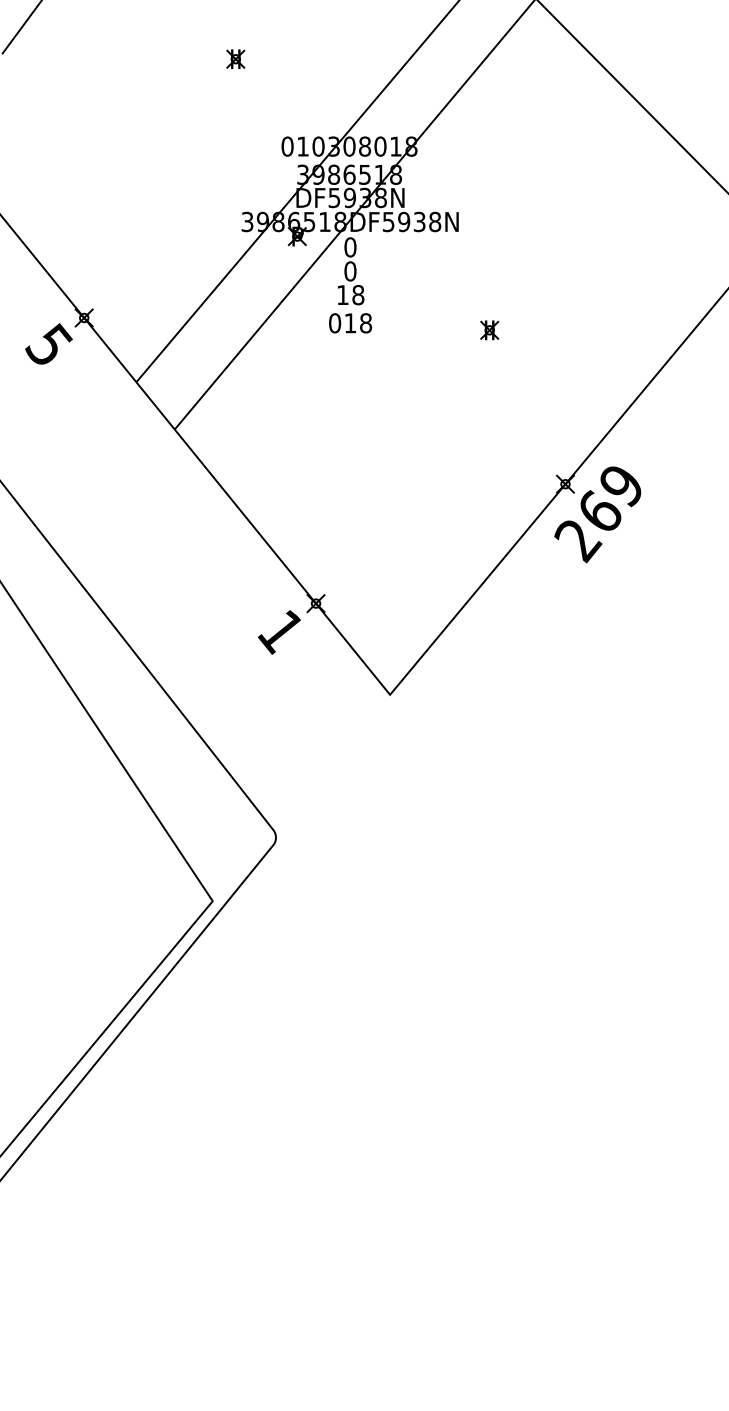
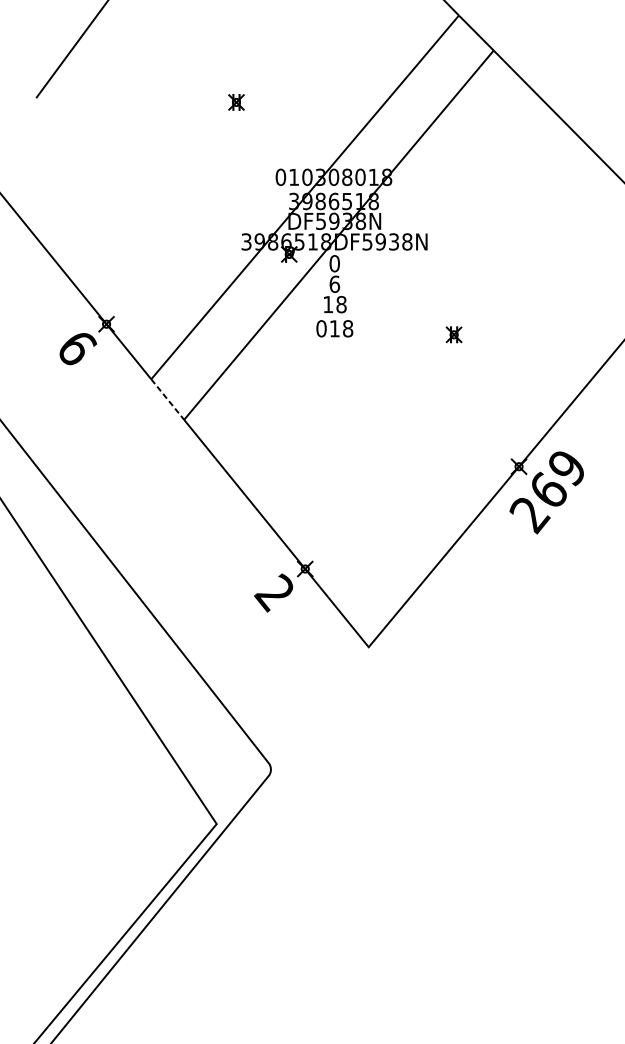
text: (350, 271) -> (334, 284), 0 -> 6
text: (49, 344) -> (76, 346), 5 -> 6
line: (155, 406) -> (167, 400), solid -> dashed
text: (278, 631) -> (273, 592), 1 -> 2

